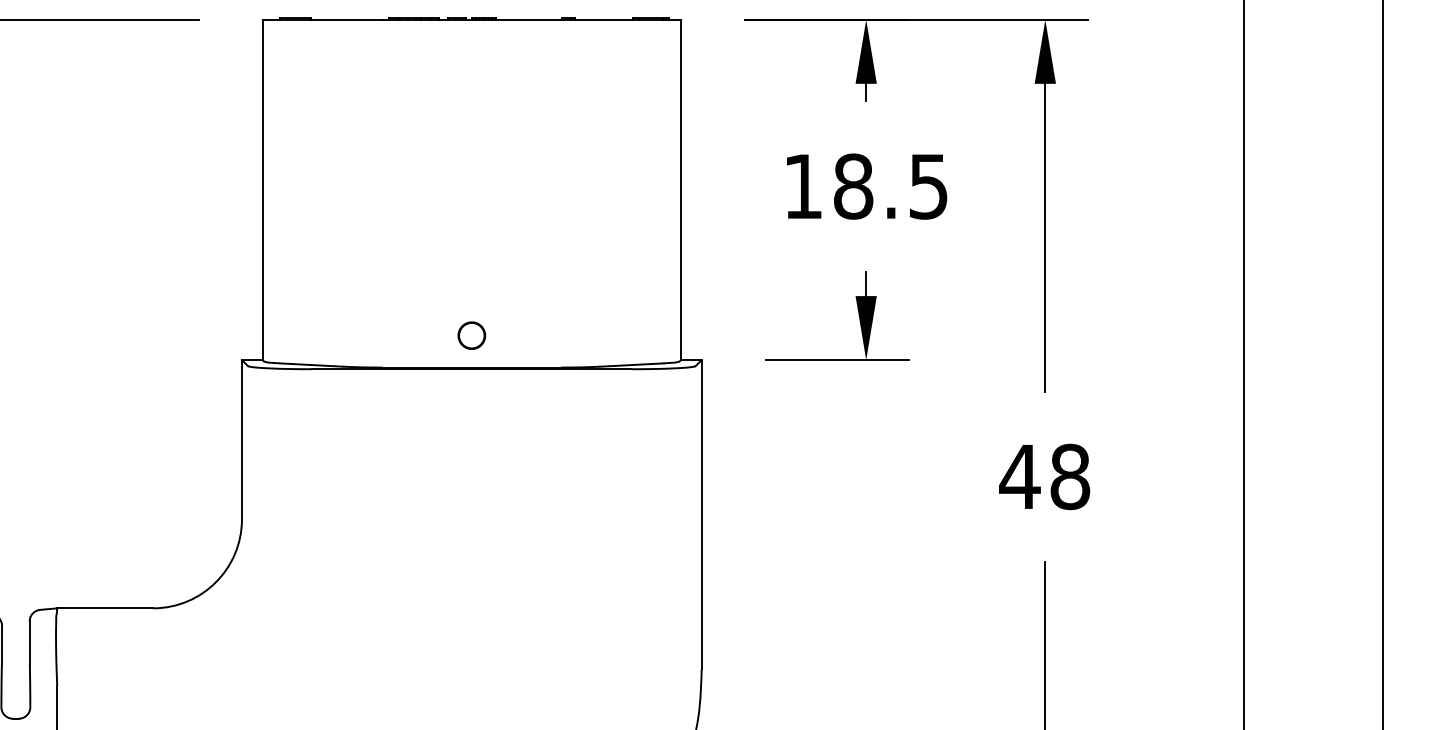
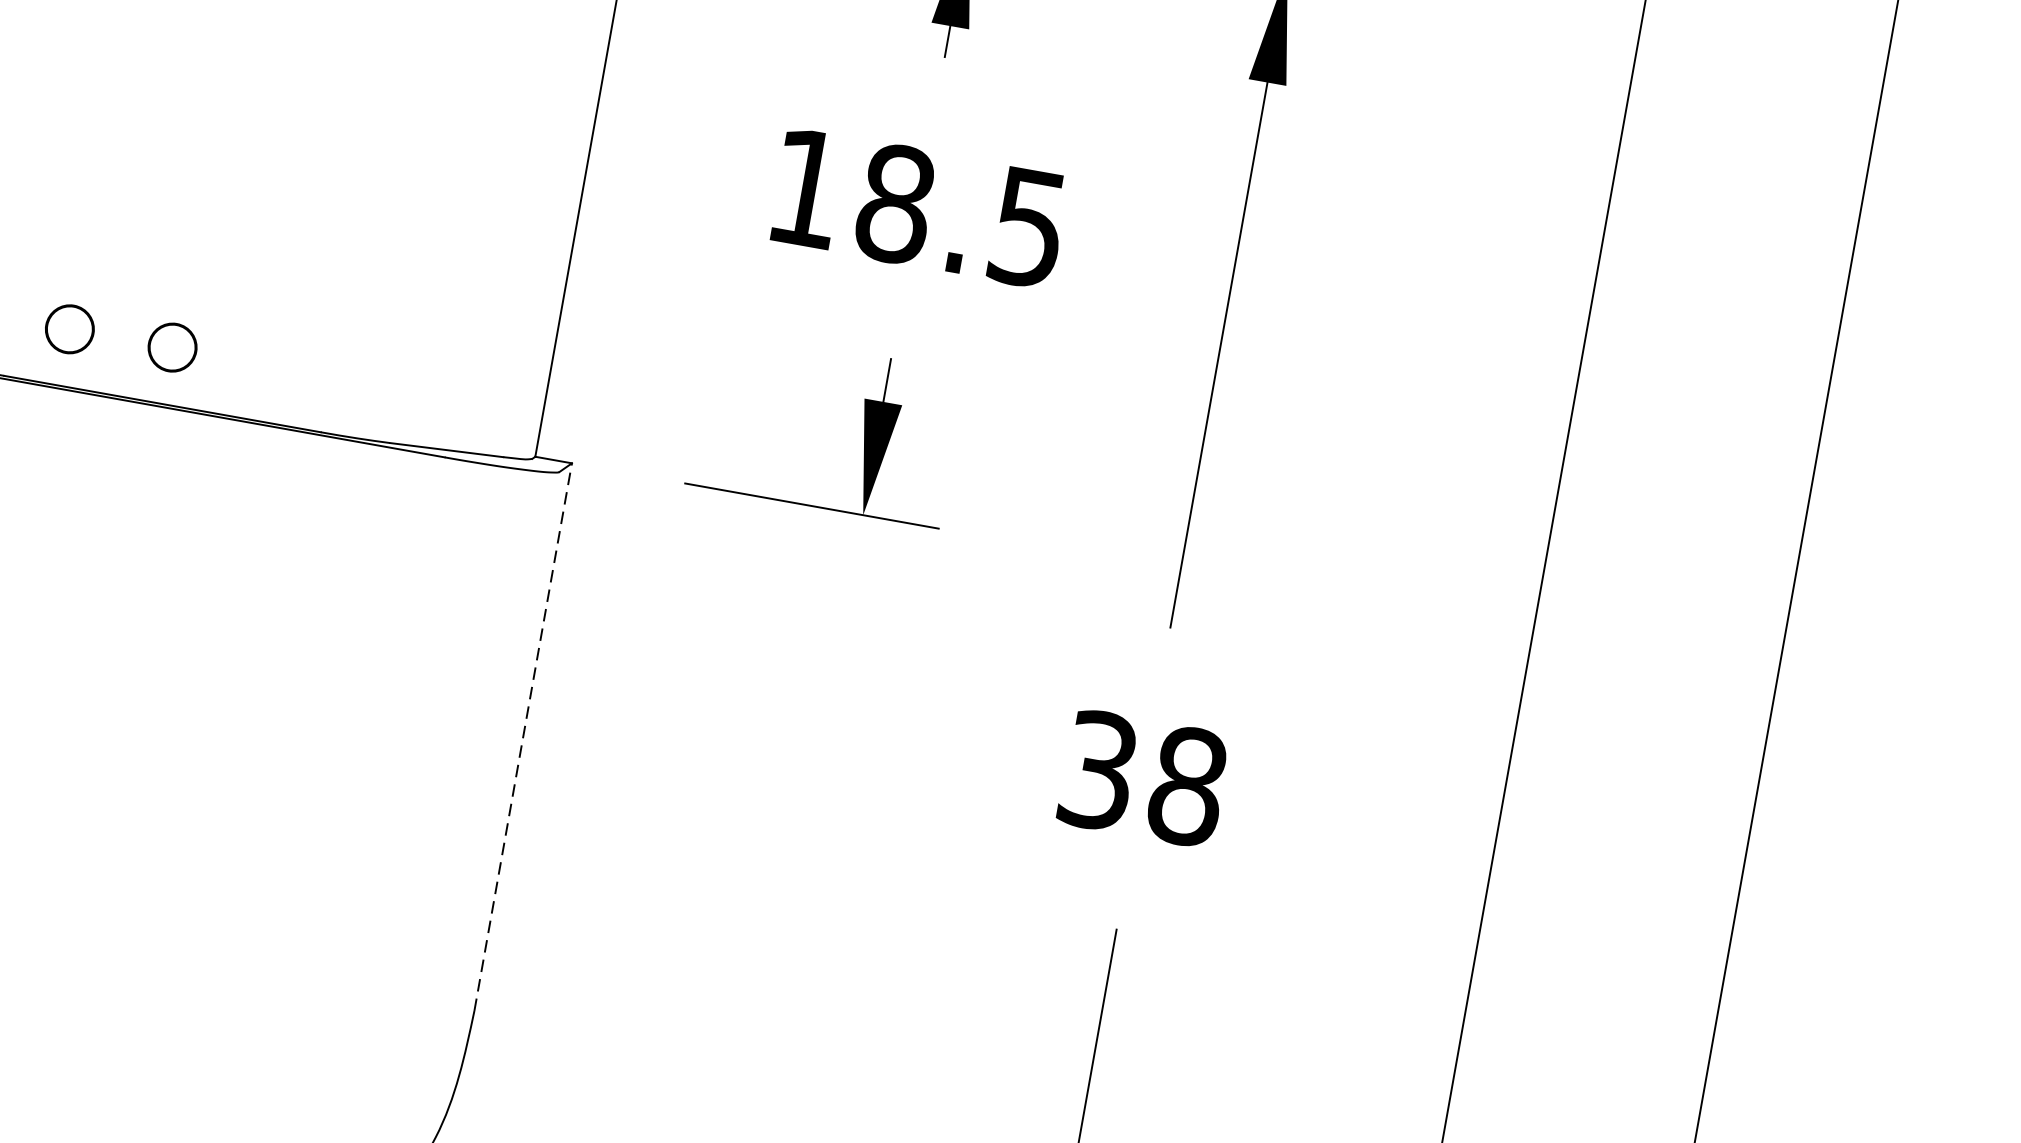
part: (413, 335) -> (69, 328), added
text: (1019, 476) -> (1097, 769), 48 -> 38
line: (701, 514) -> (522, 736), solid -> dashed

